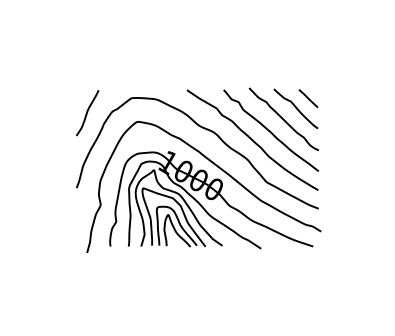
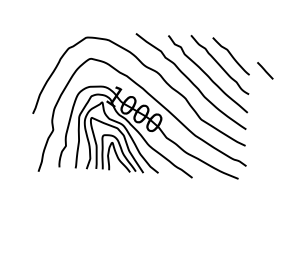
line: (308, 98) -> (265, 70), moved
curve: (87, 113) -> (46, 48), removed

